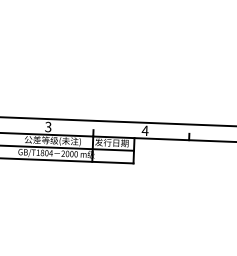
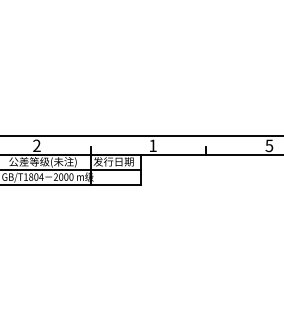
text: (47, 127) -> (36, 146), 3 -> 2
text: (144, 130) -> (152, 145), 4 -> 1

